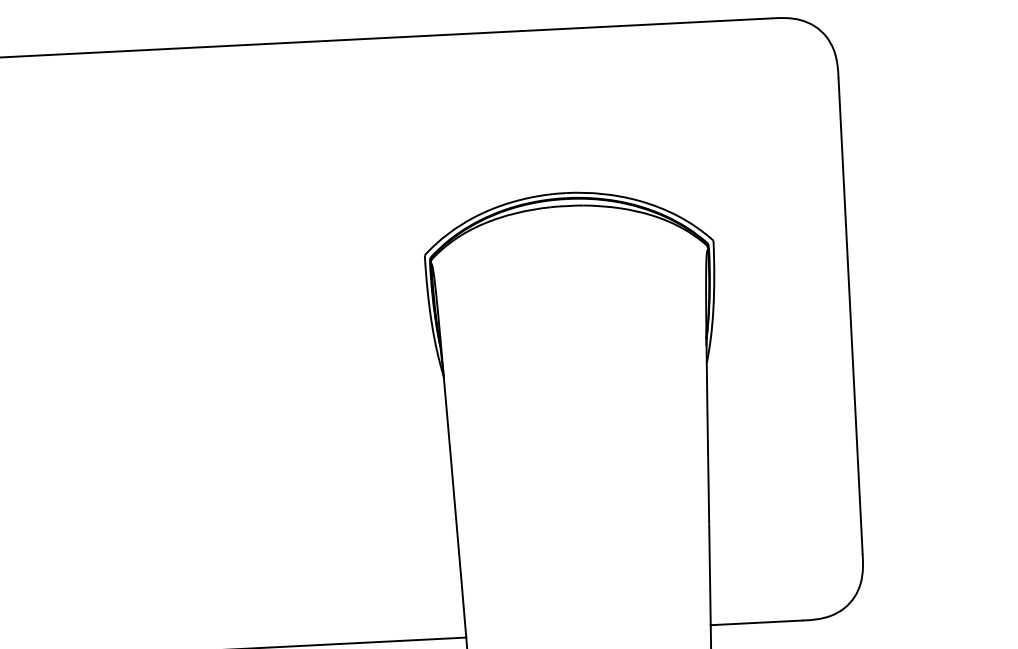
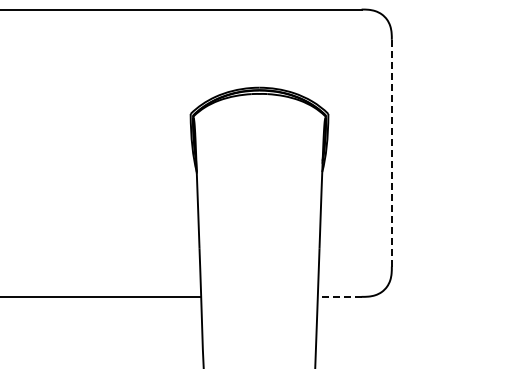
line: (849, 316) -> (391, 153), solid -> dashed
line: (756, 622) -> (339, 296), solid -> dashed

